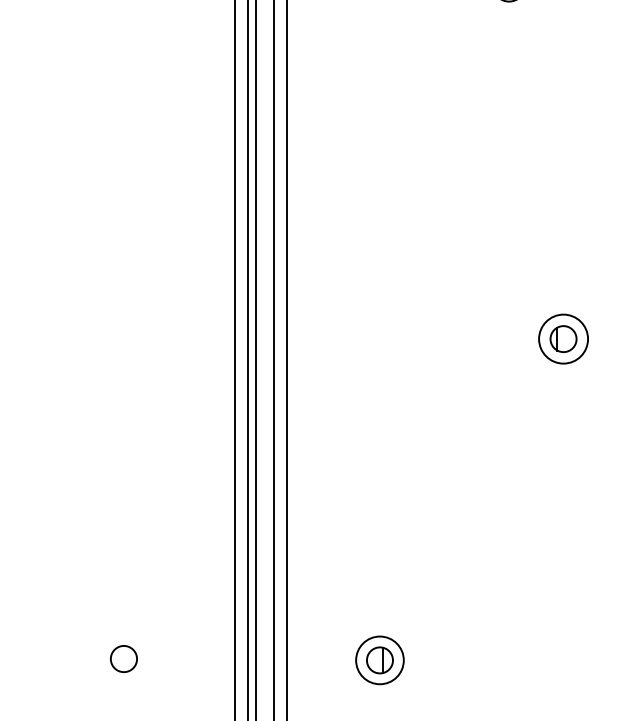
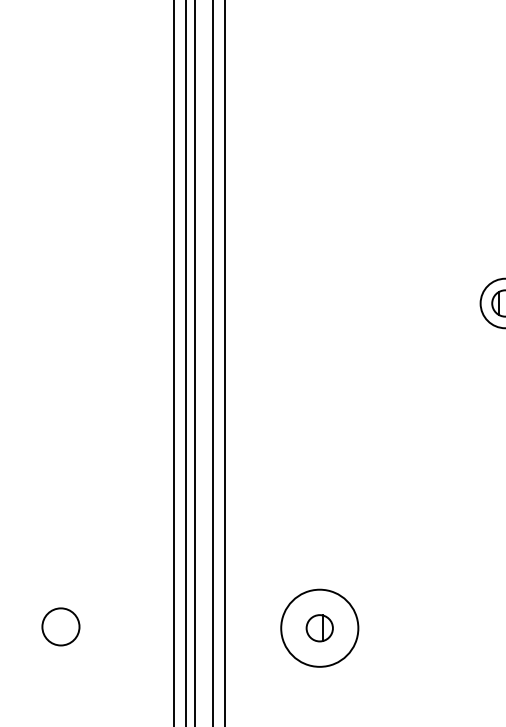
circle: (123, 658) -> (60, 626), size x1.4
circle: (379, 660) -> (319, 628), size x1.6

